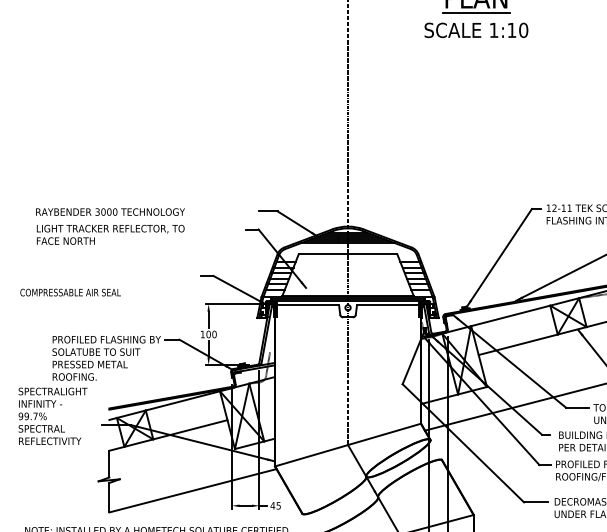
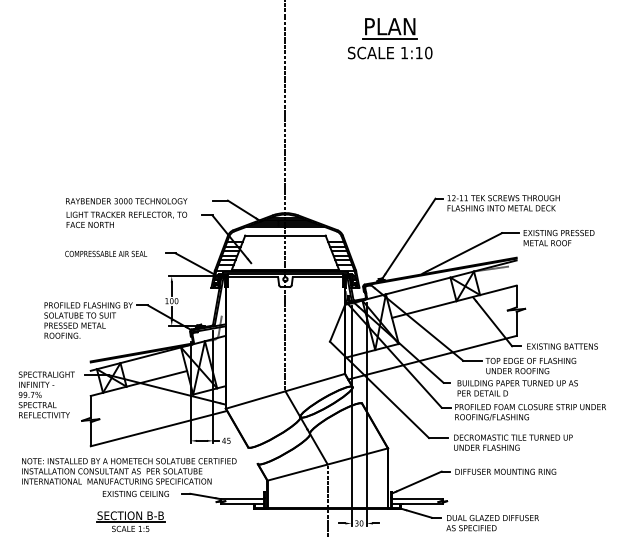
text: (110, 225) -> (126, 212), moved
text: (71, 292) -> (106, 253), moved
text: (52, 415) -> (46, 394), moved

